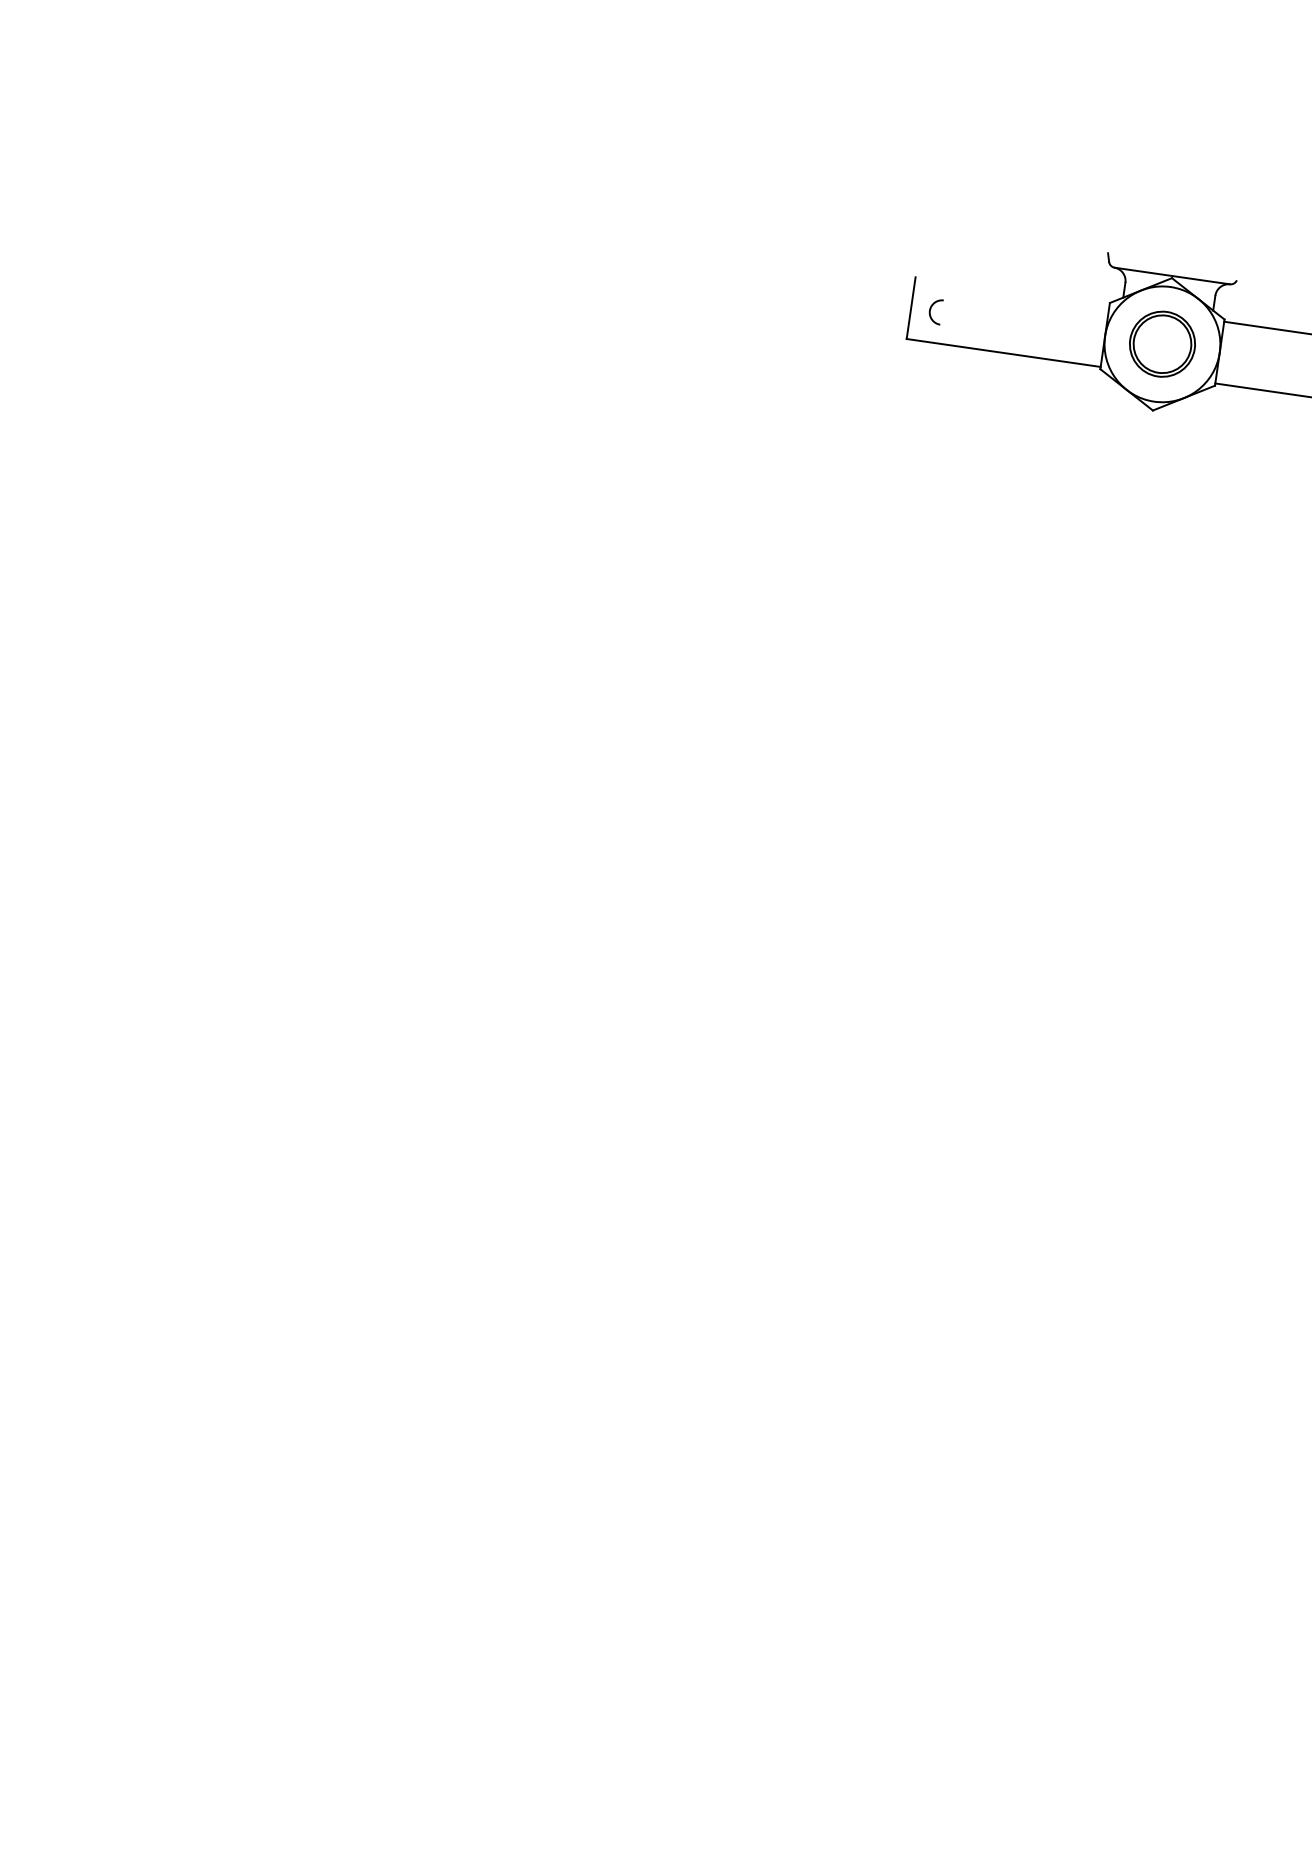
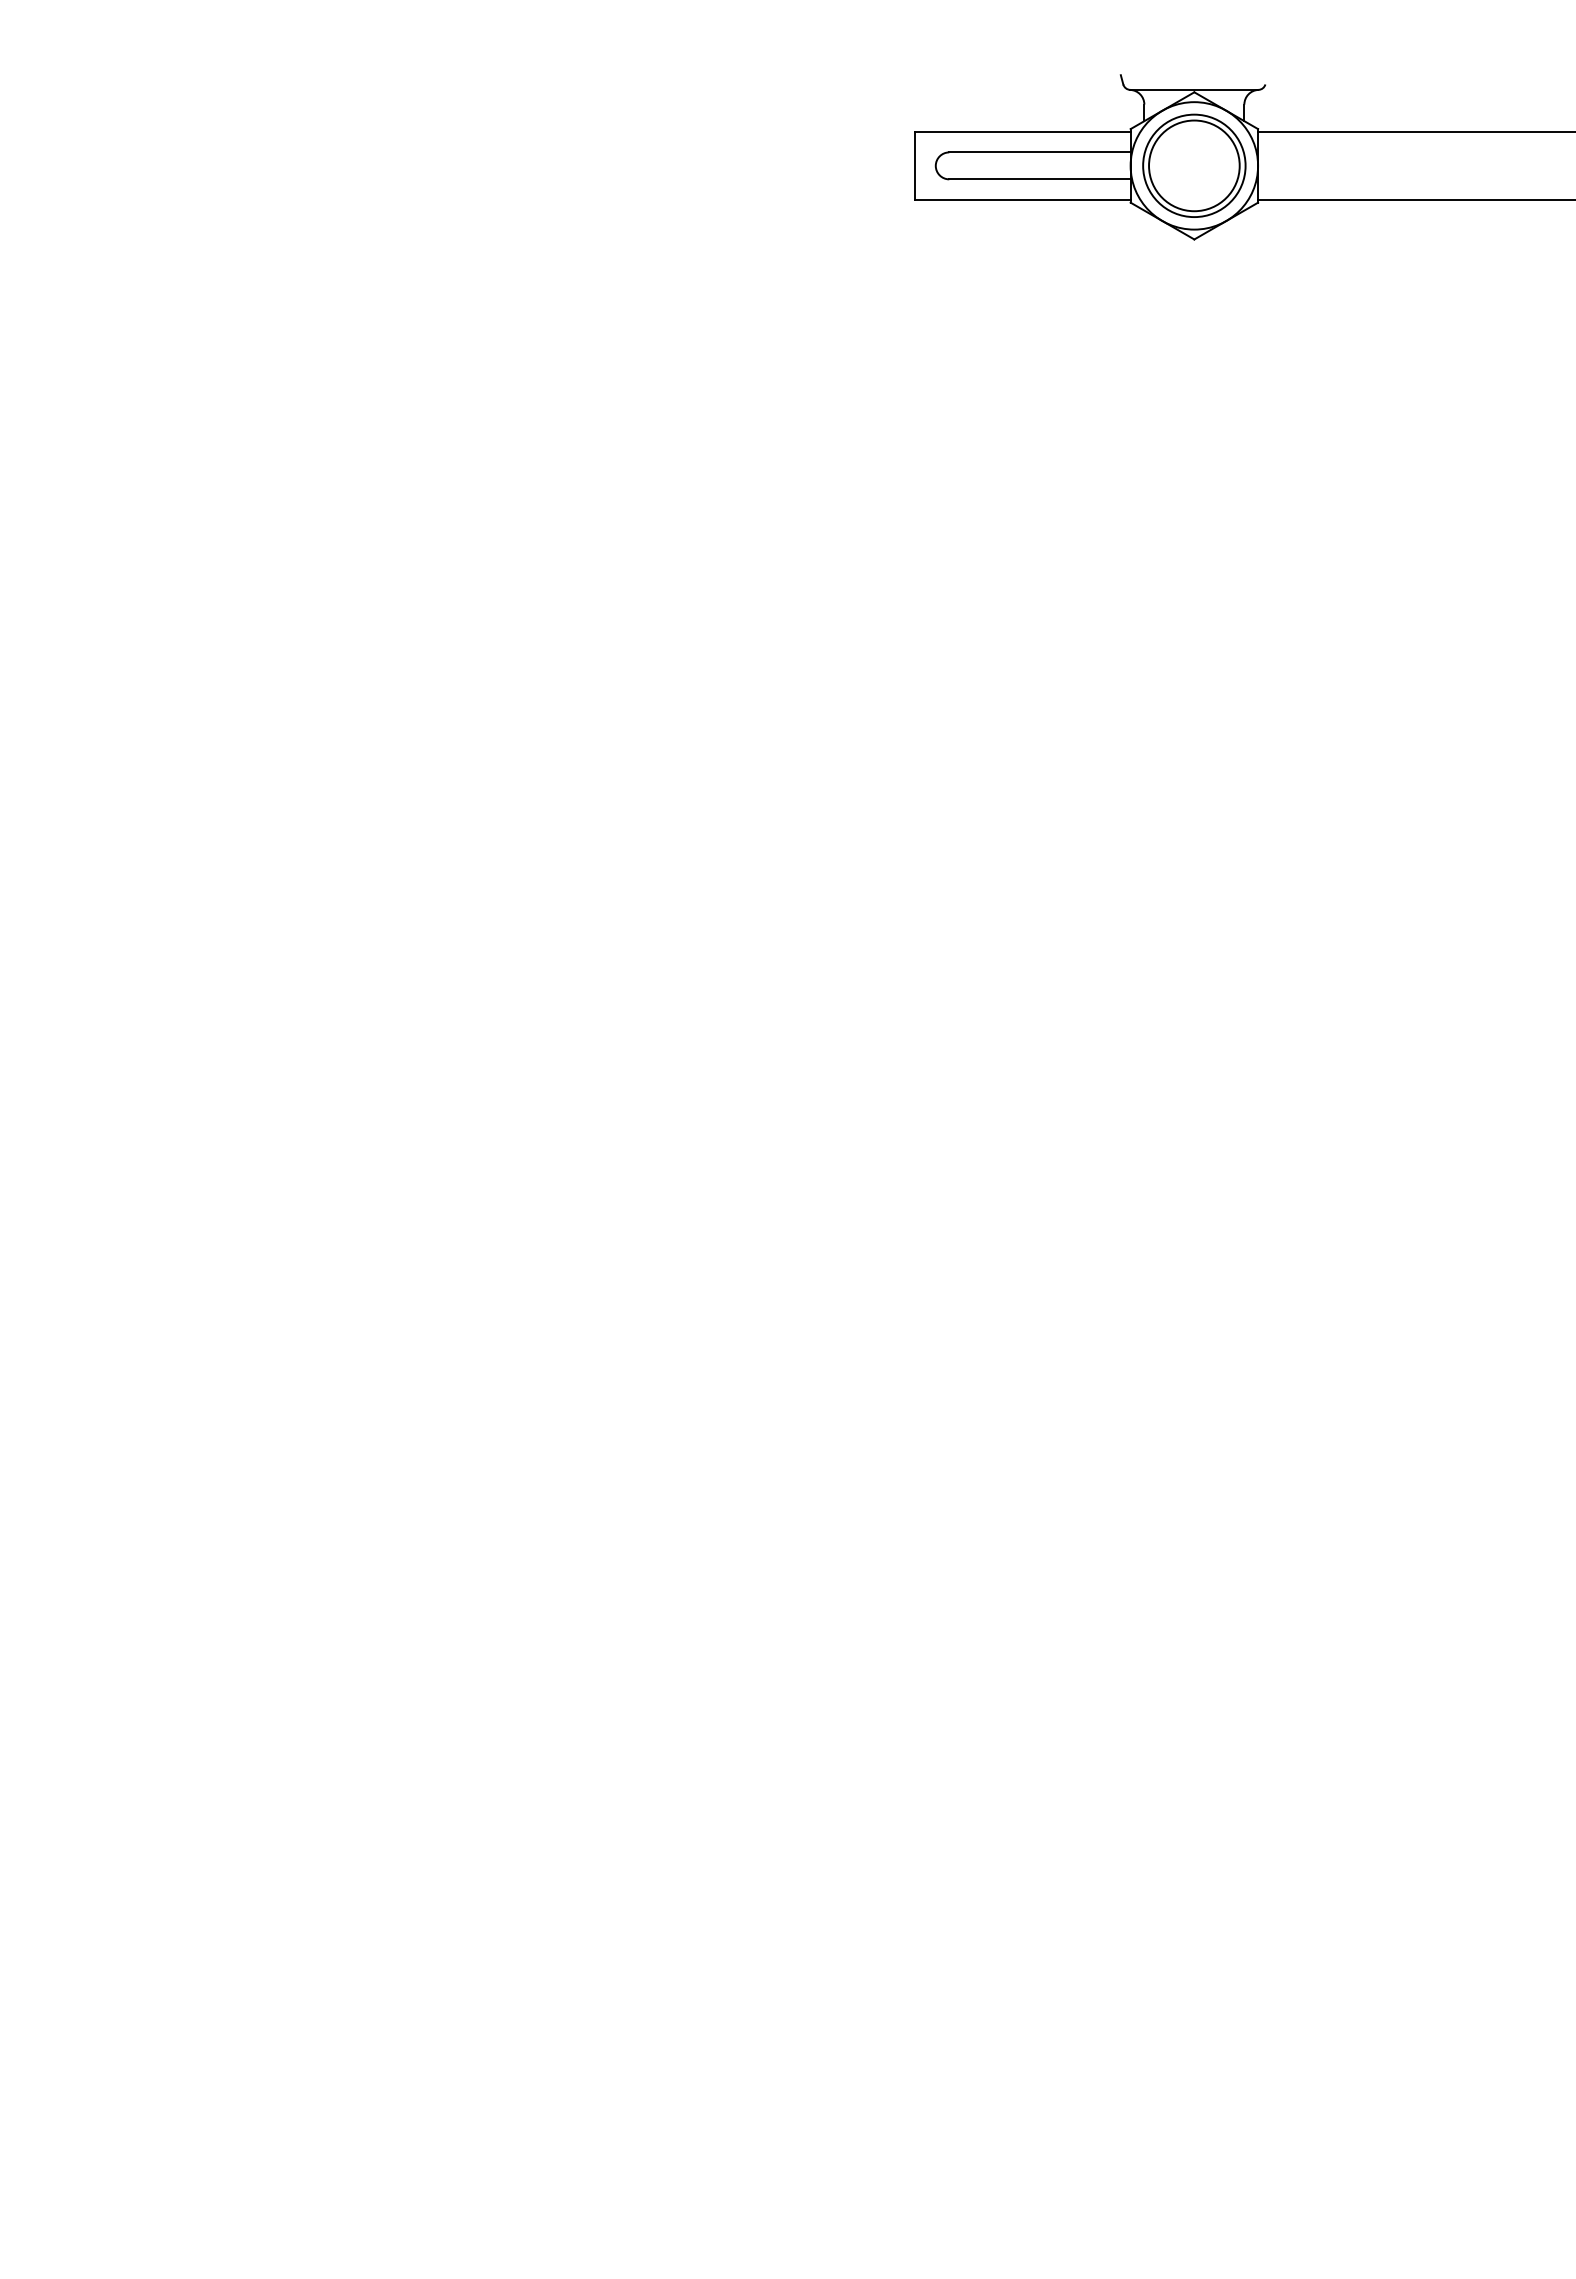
line: (1012, 291) -> (1022, 131), added
line: (1024, 312) -> (1039, 152), added
line: (1021, 336) -> (1039, 179), added
part: (1162, 344) -> (1194, 165), size x1.43

